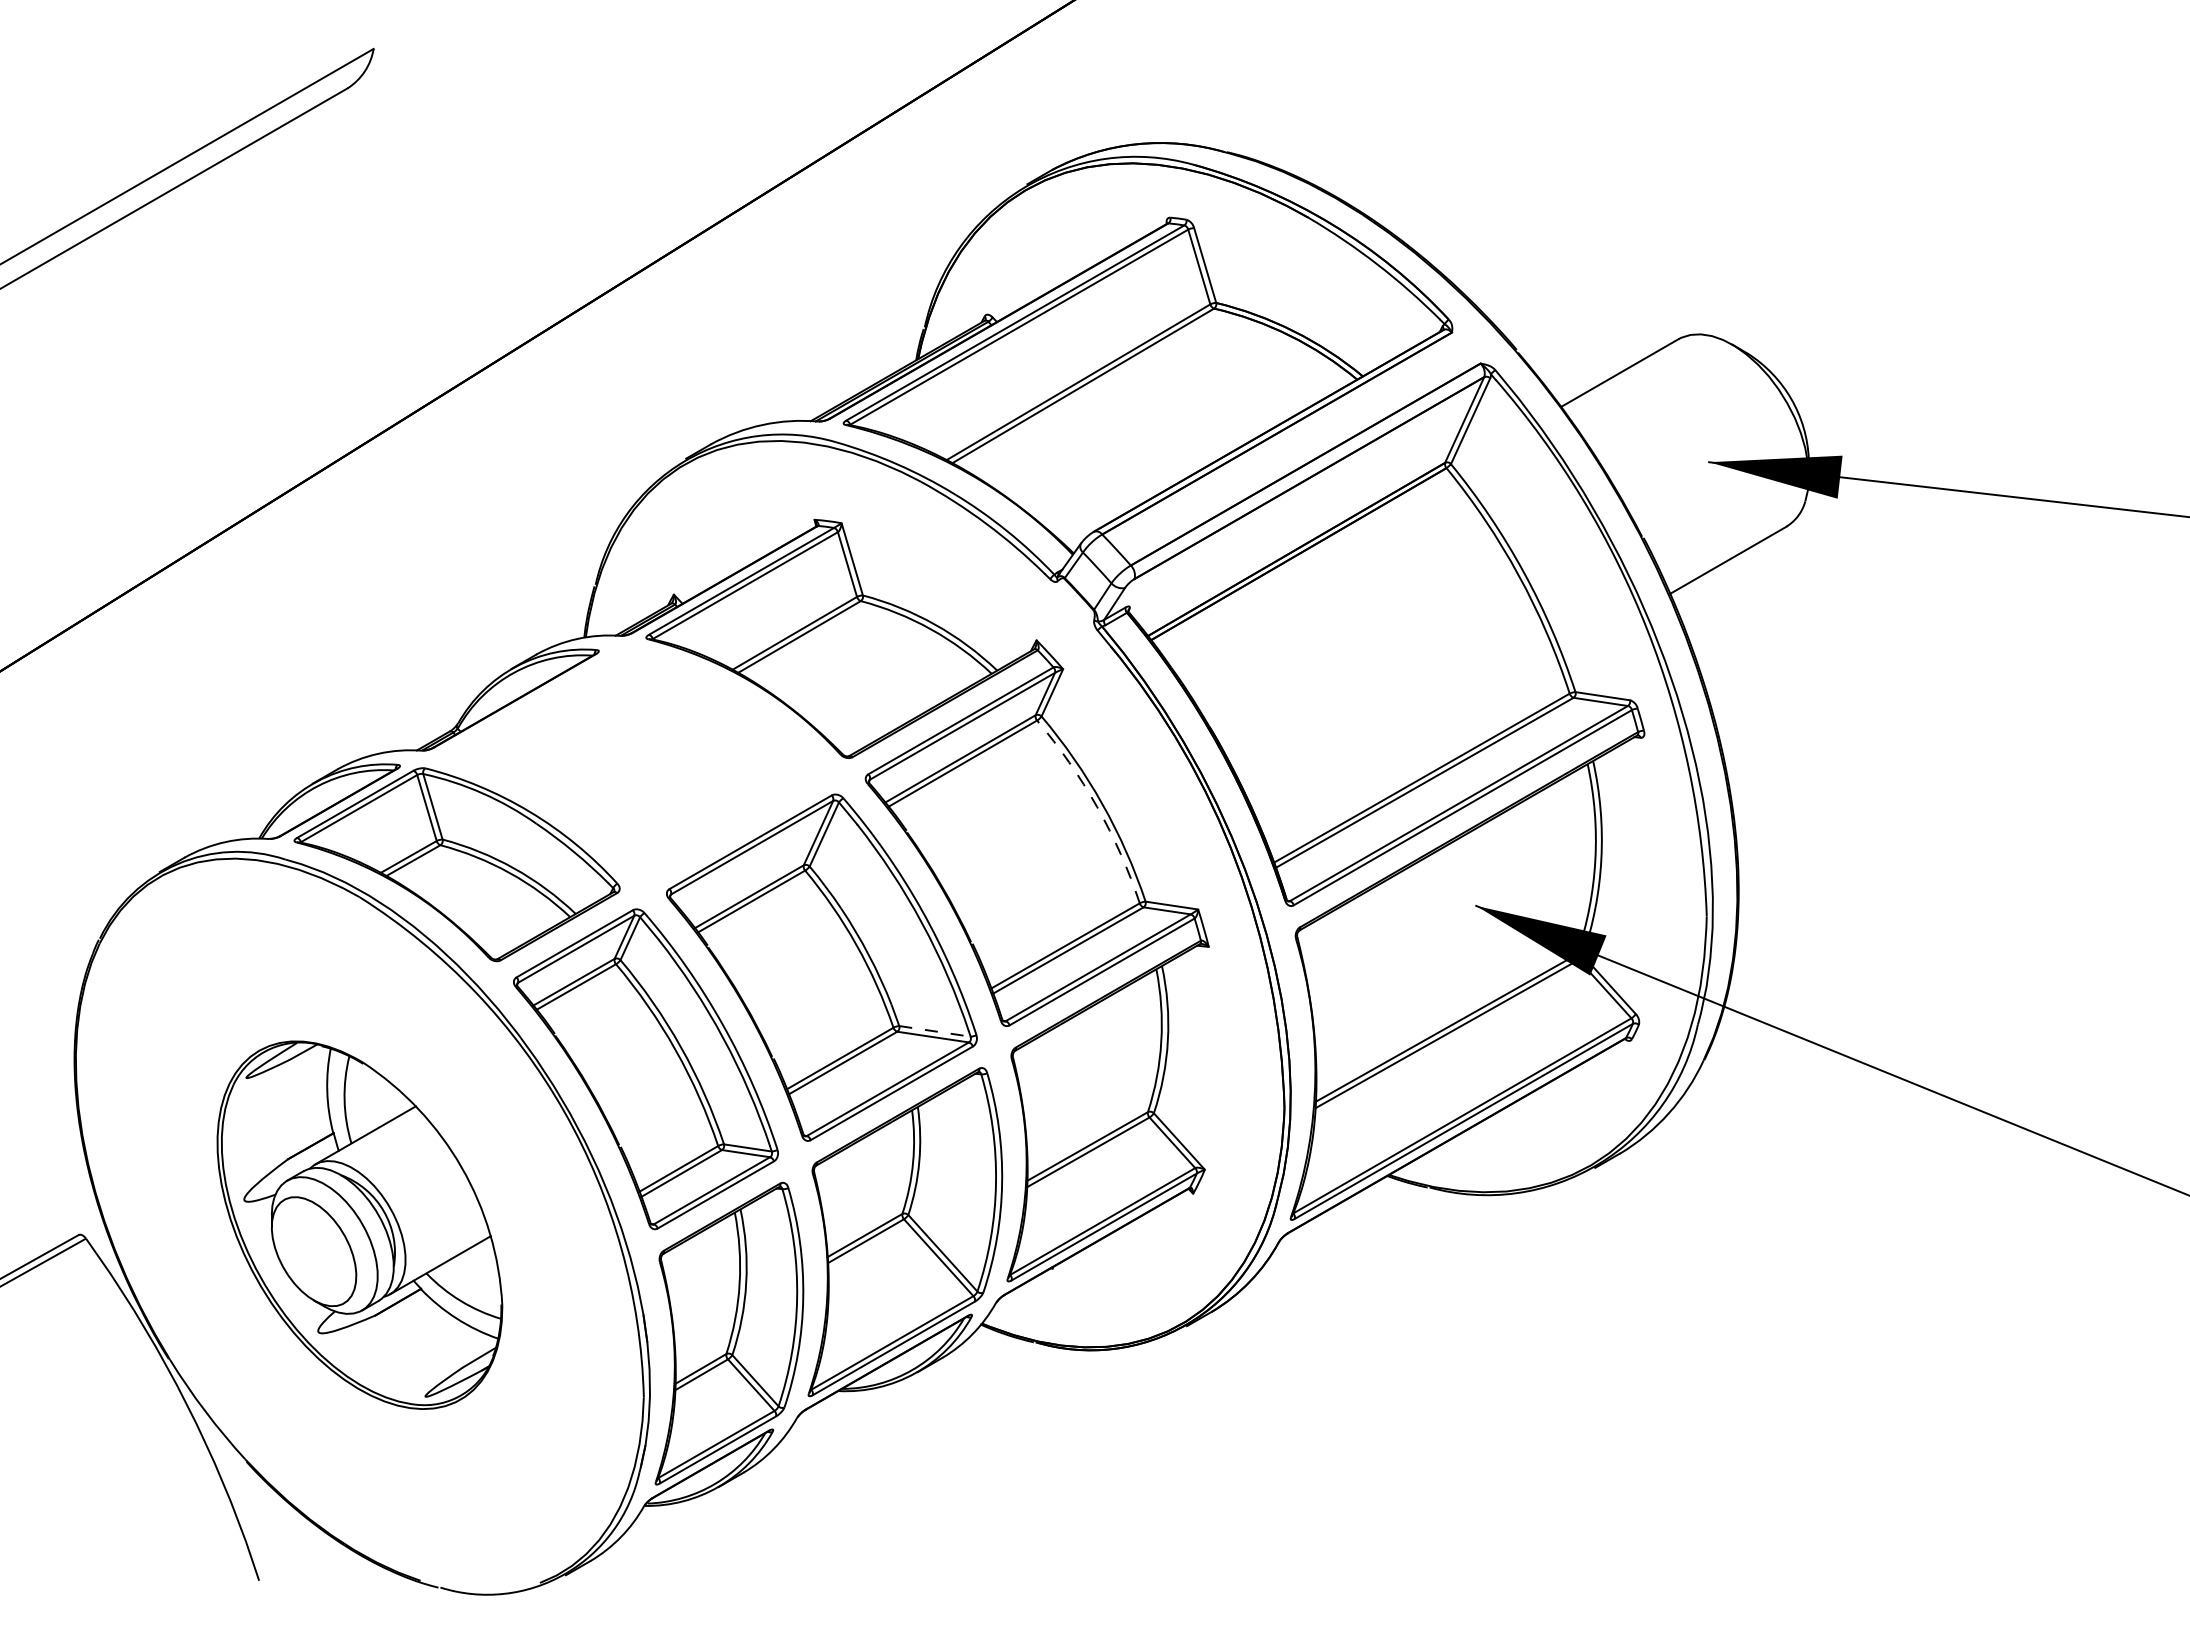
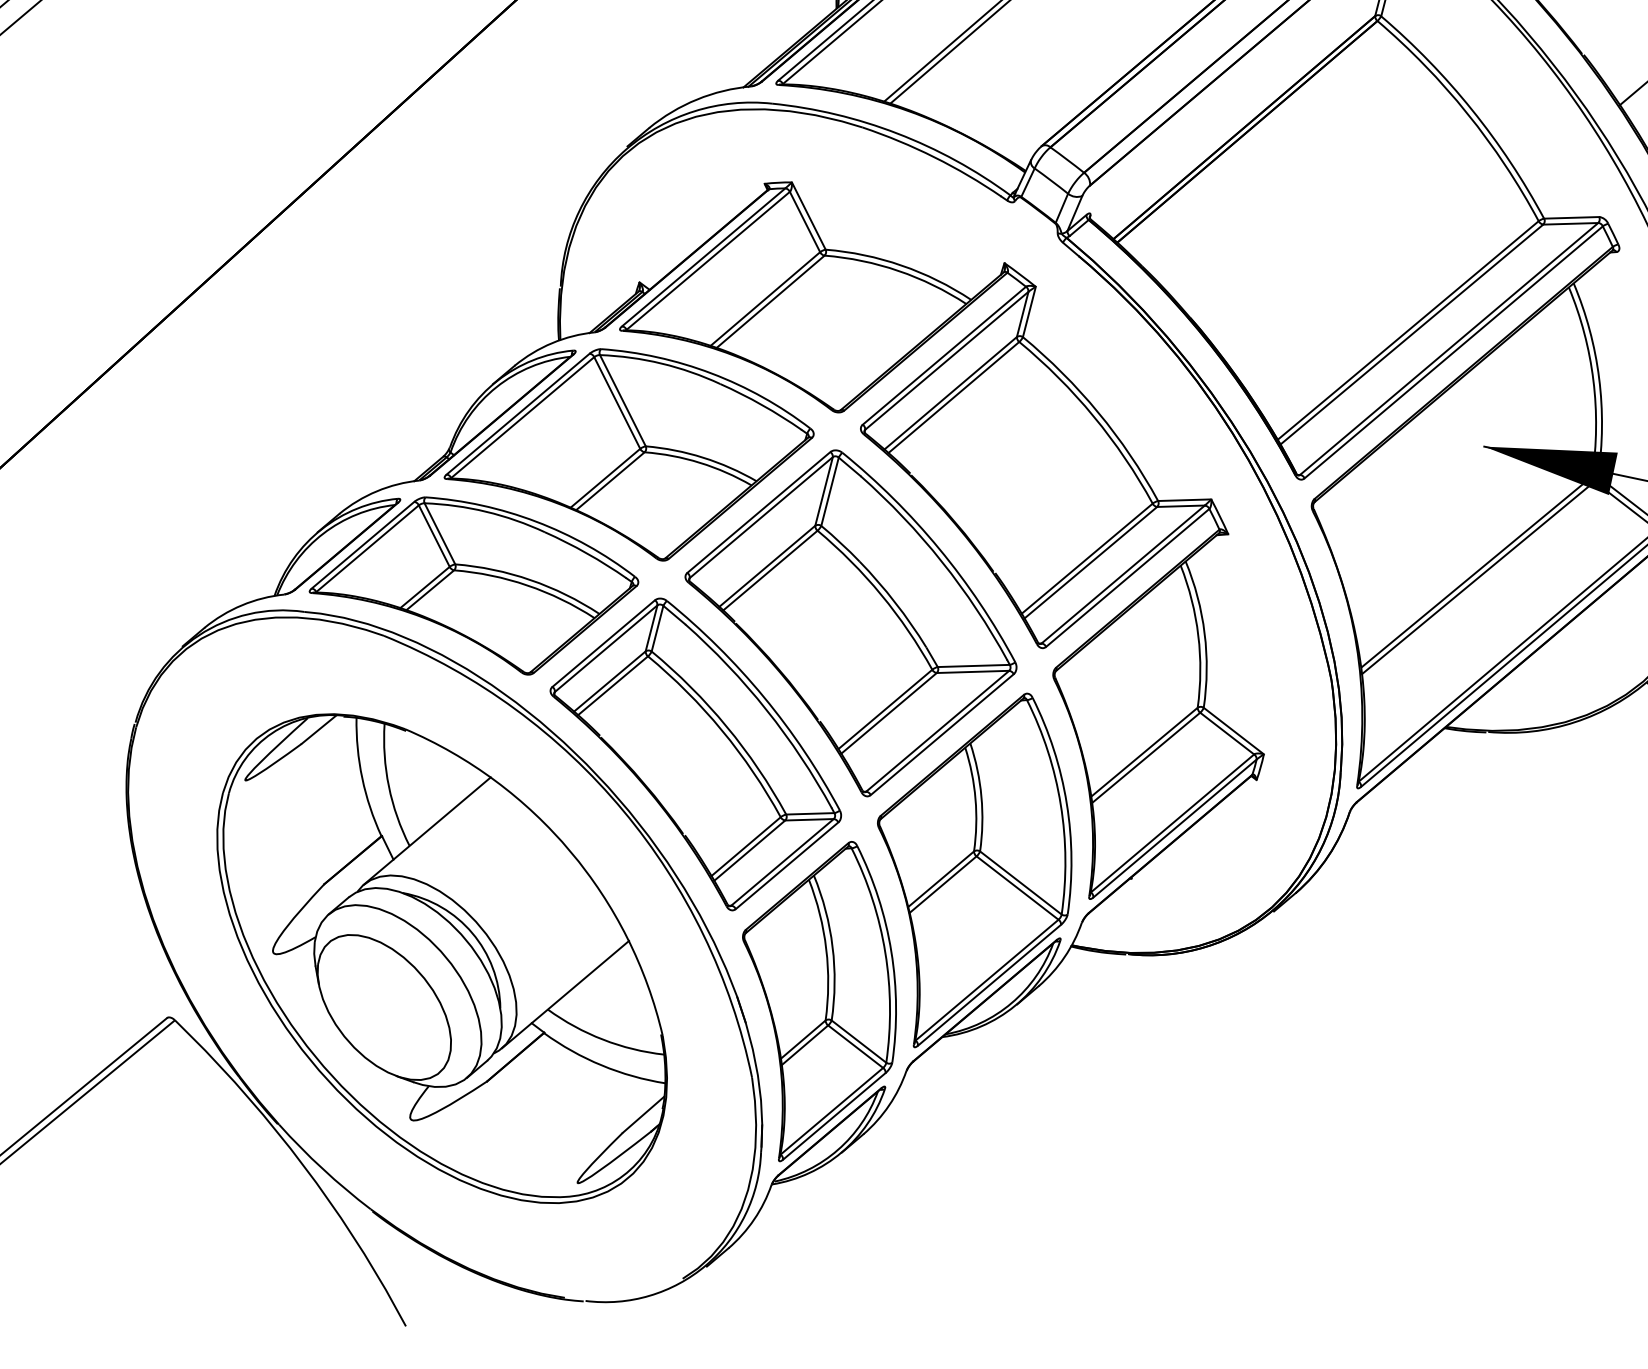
part: (632, 762) -> (628, 454), added
arc: (1097, 807) -> (1094, 416), dashed -> solid
line: (935, 1031) -> (974, 666), dashed -> solid
part: (359, 1224) -> (441, 957), size x1.43

